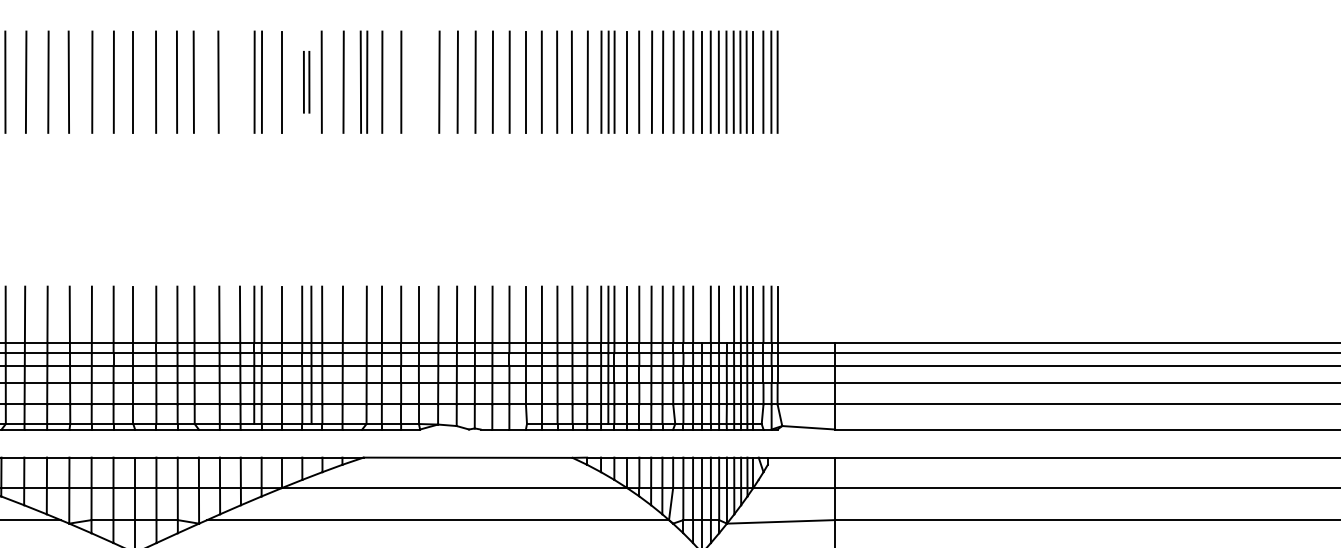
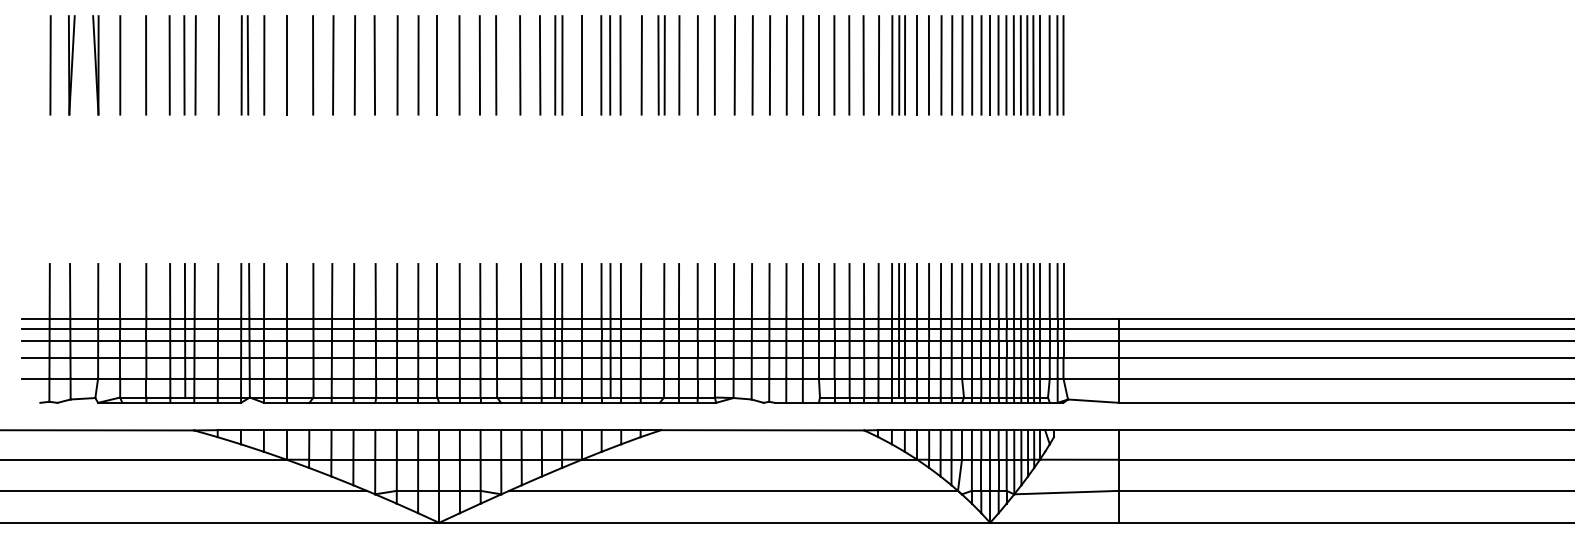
line: (238, 82) -> (539, 65), added
part: (306, 82) -> (605, 65), size x1.67
line: (418, 82) -> (714, 65), added
line: (702, 314) -> (990, 291), added
line: (727, 314) -> (1014, 291), added

